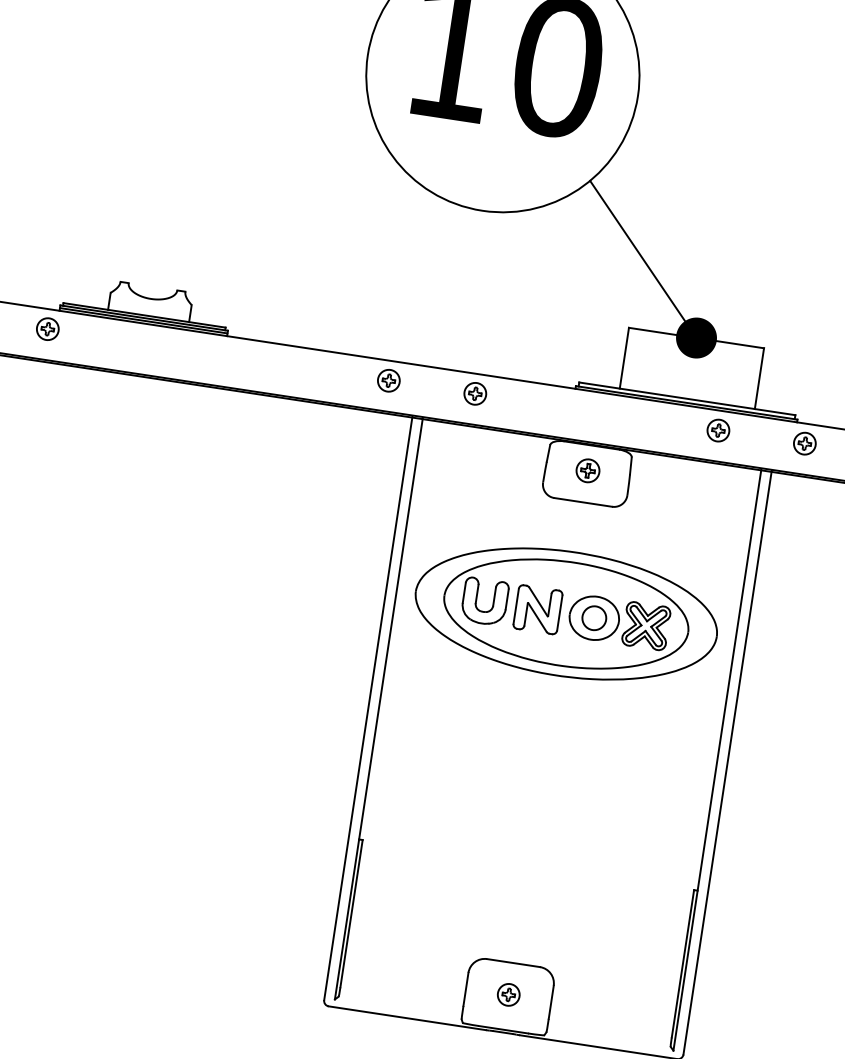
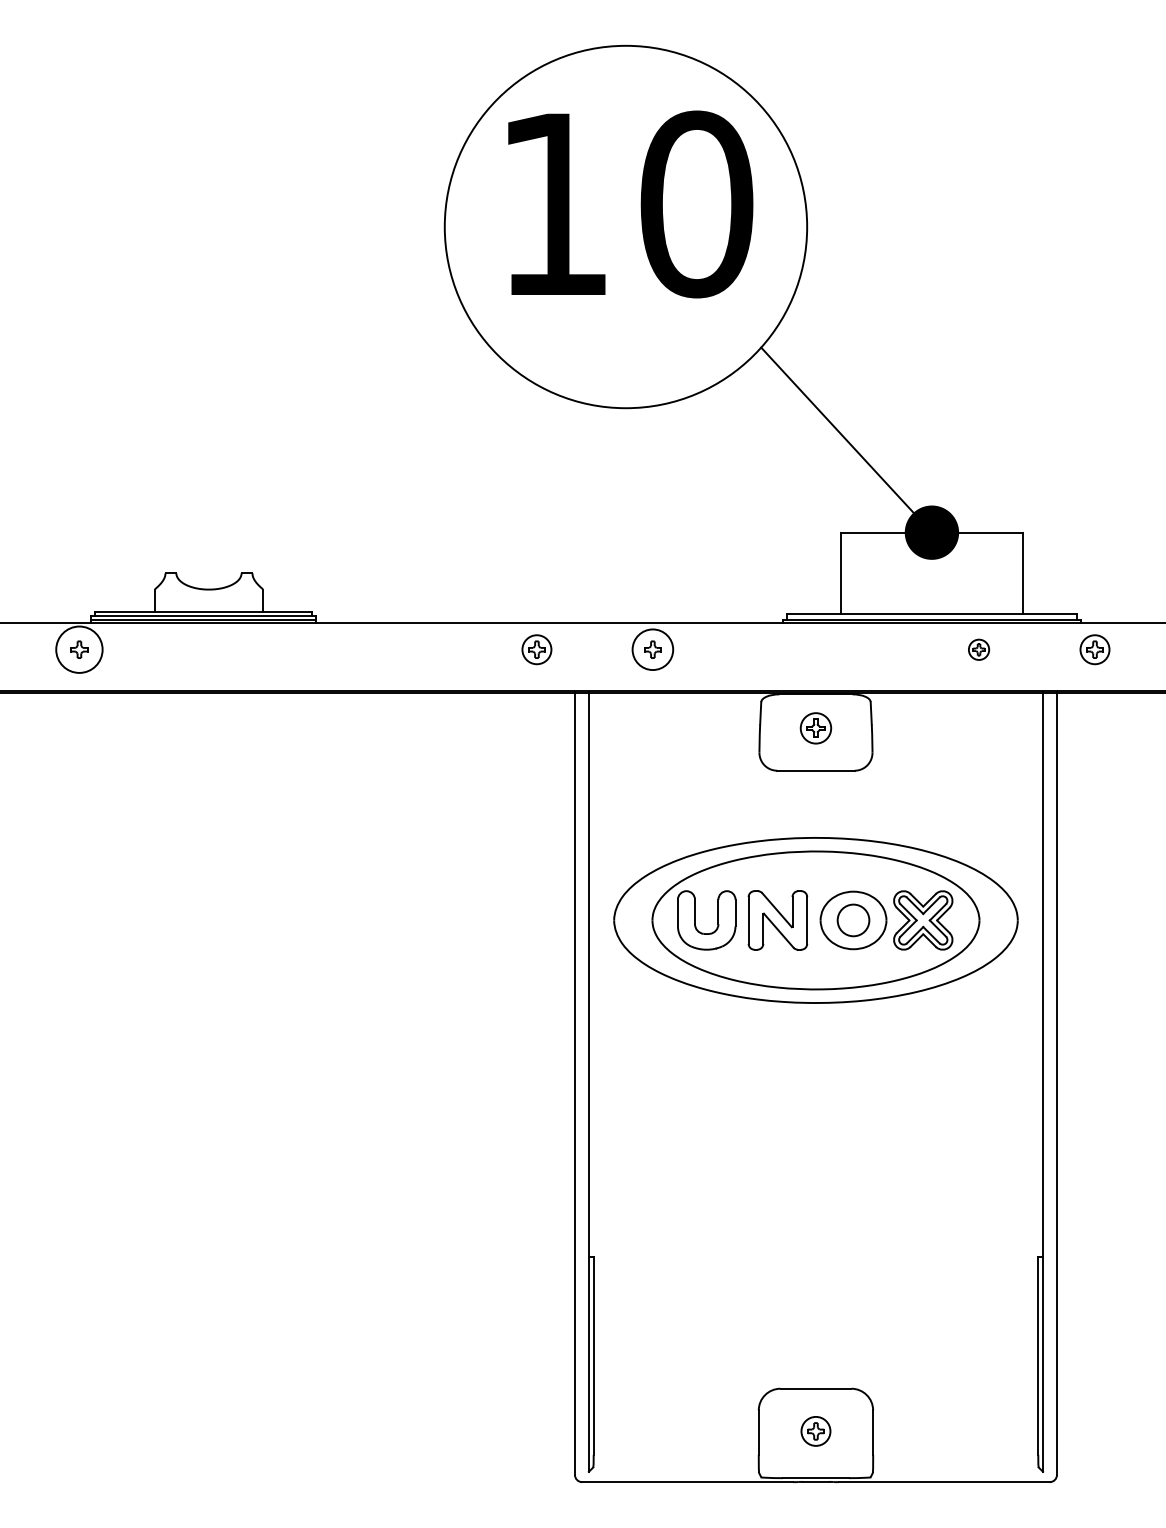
circle: (47, 328) -> (78, 649), size x1.6
circle: (475, 393) -> (652, 649), size x1.4
part: (718, 430) -> (978, 649), size x0.7

